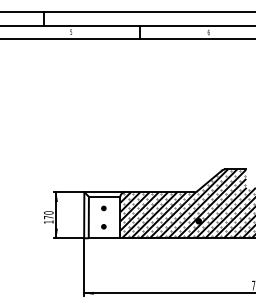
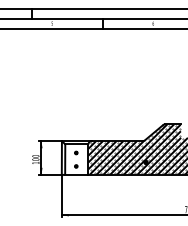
text: (48, 217) -> (35, 159), 170 -> 100

